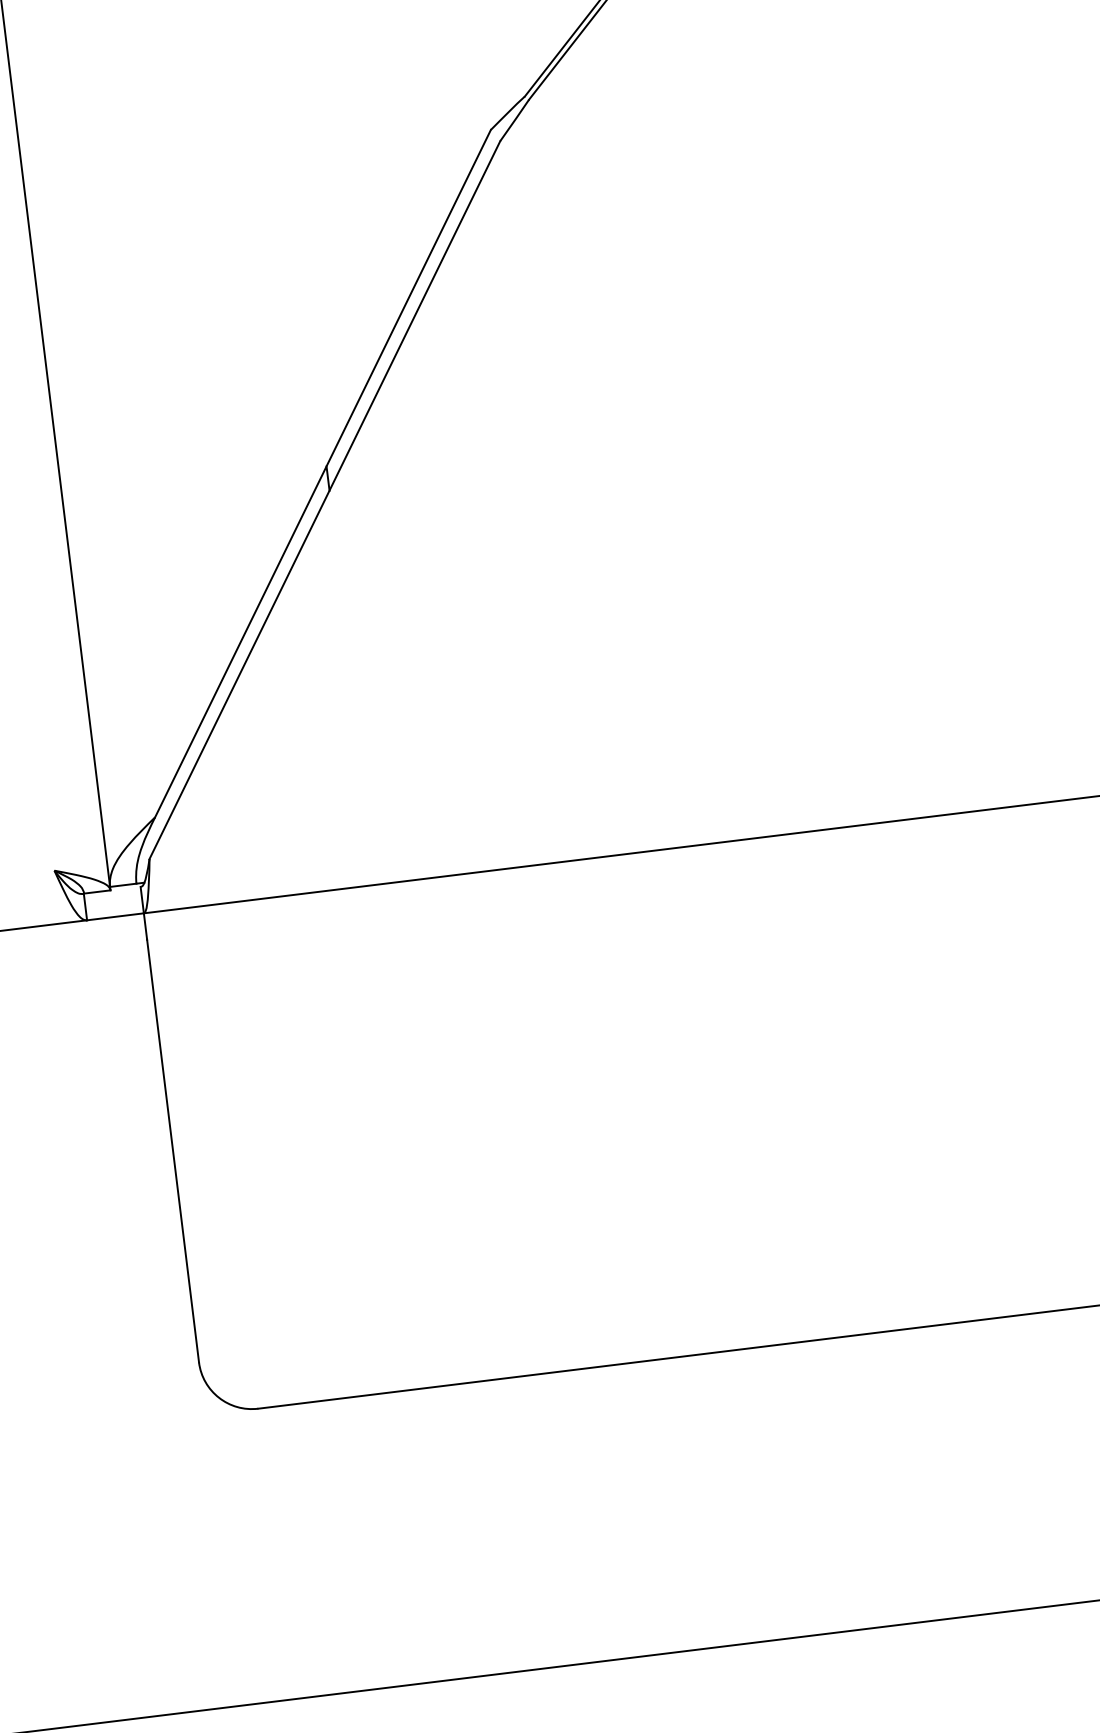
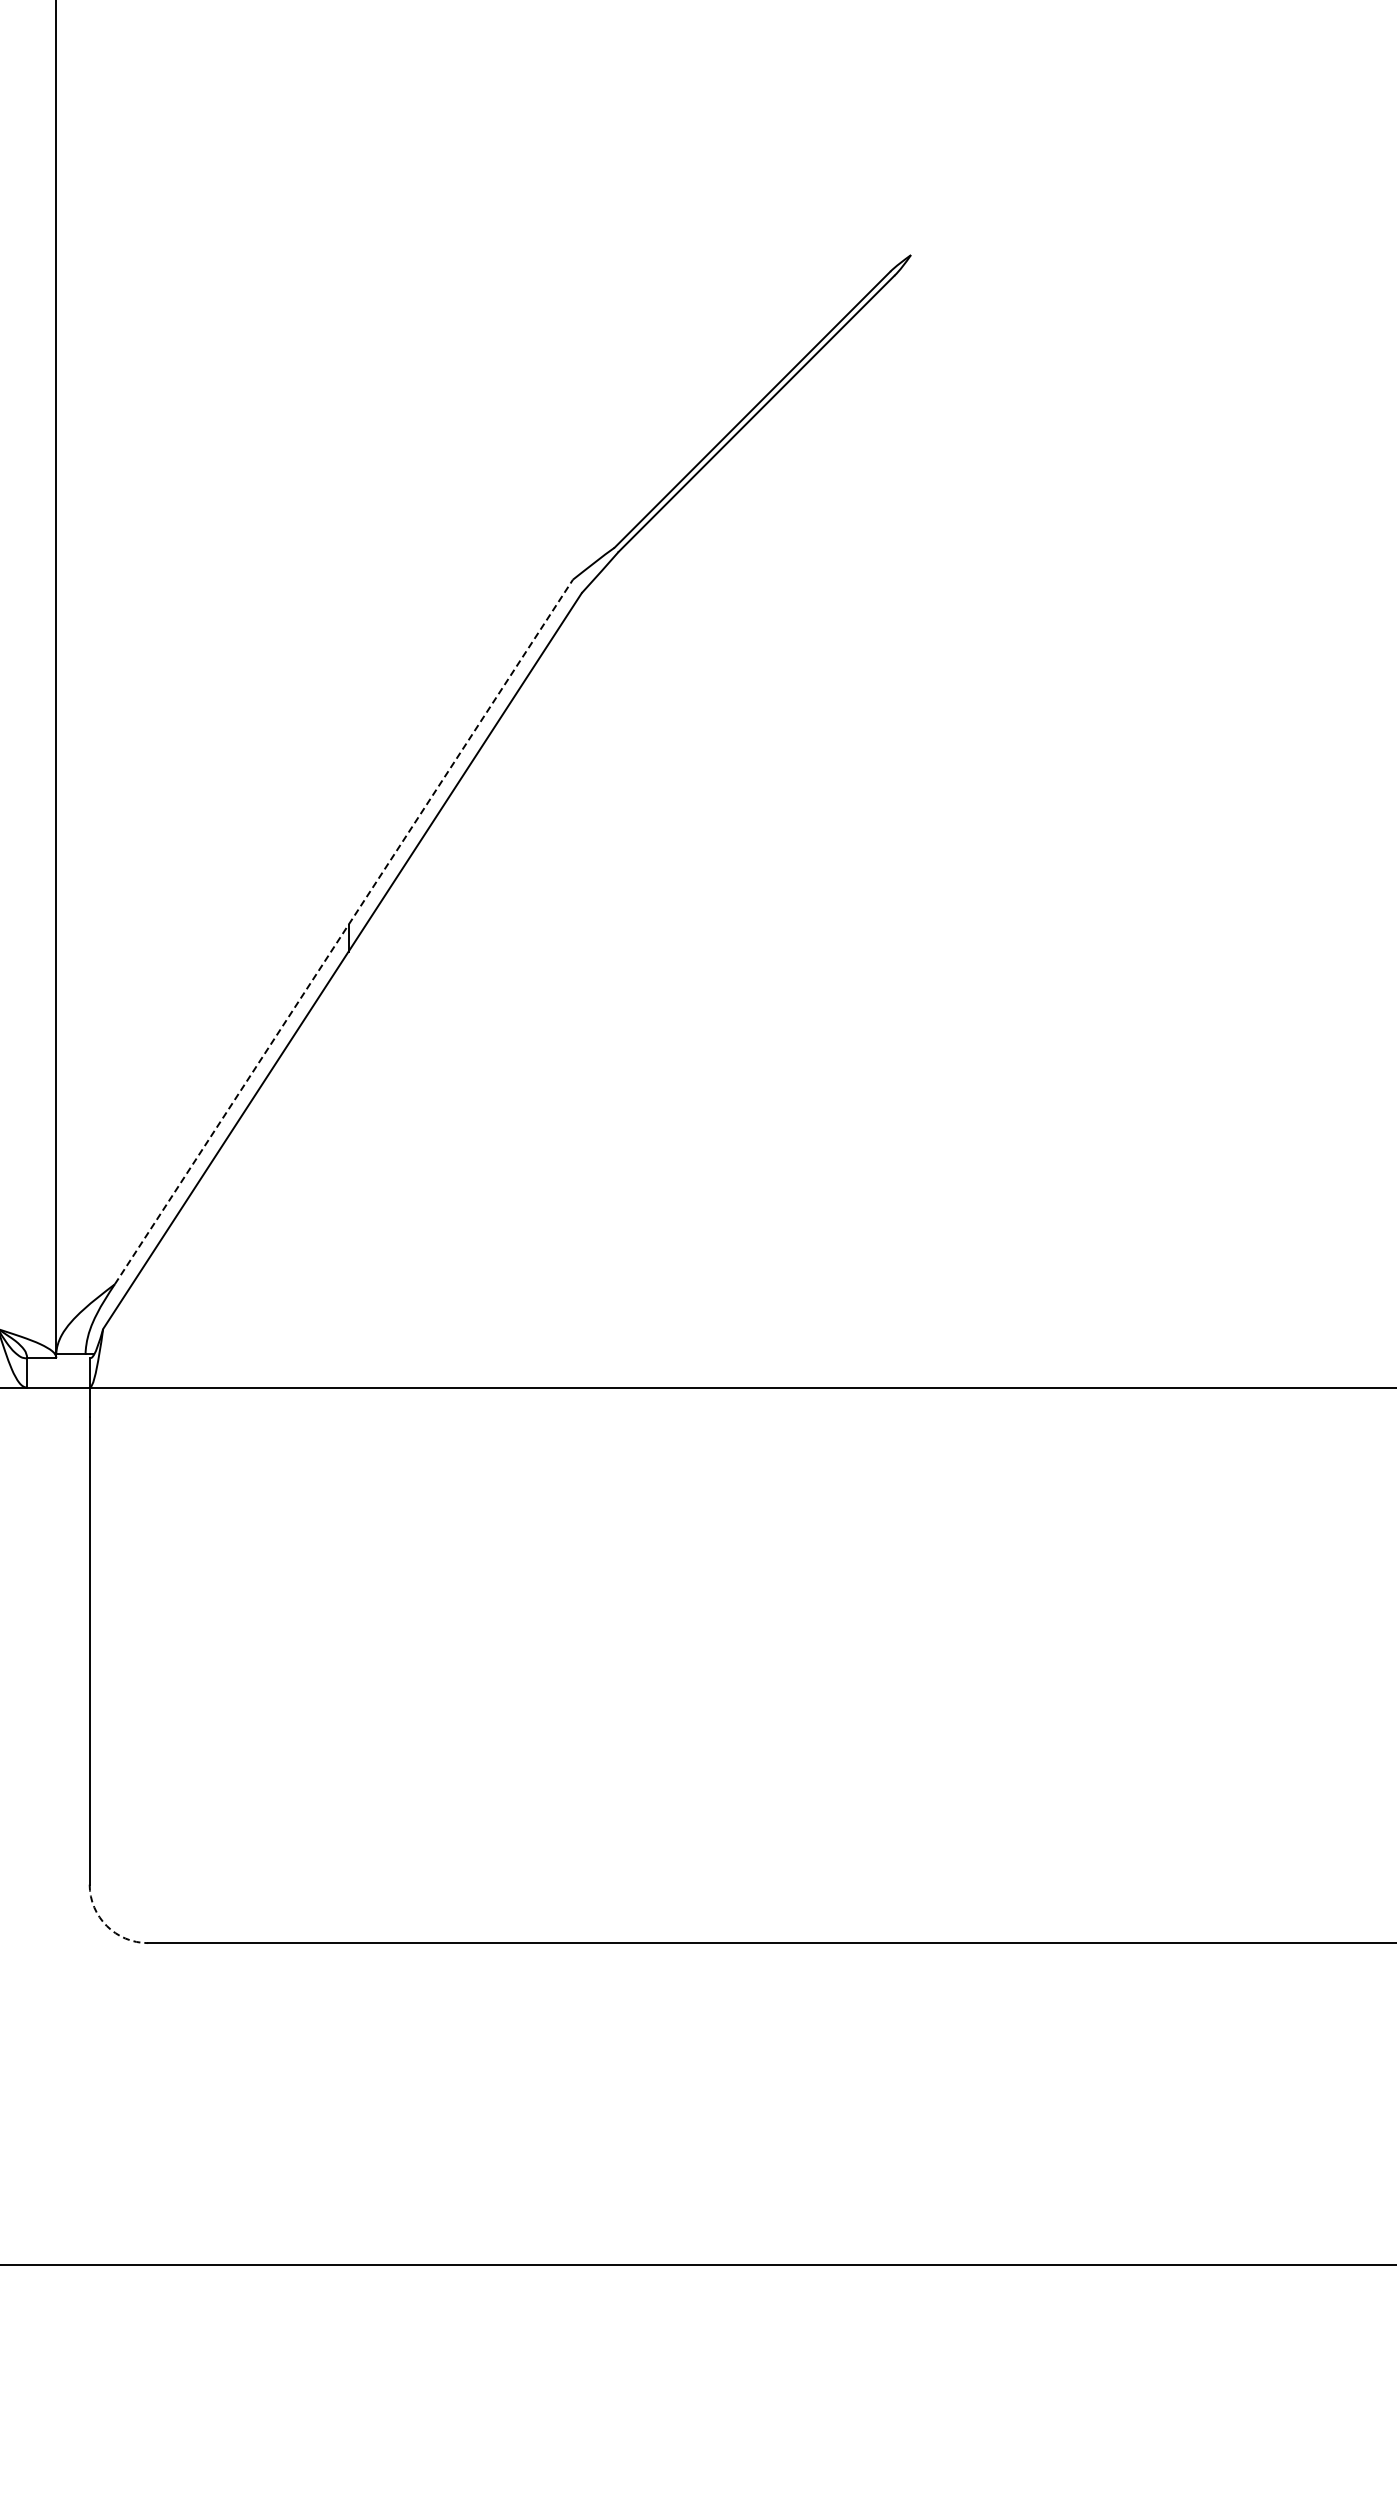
line: (323, 473) -> (344, 931), solid -> dashed
arc: (218, 1397) -> (106, 1925), solid -> dashed

